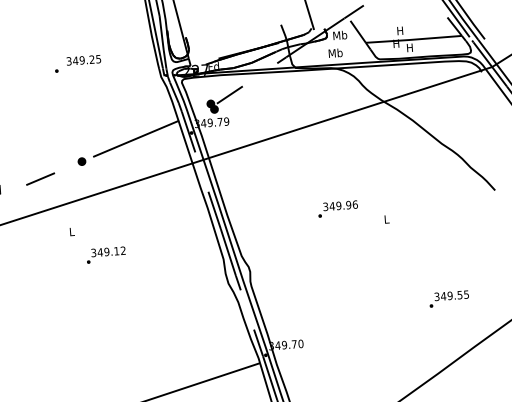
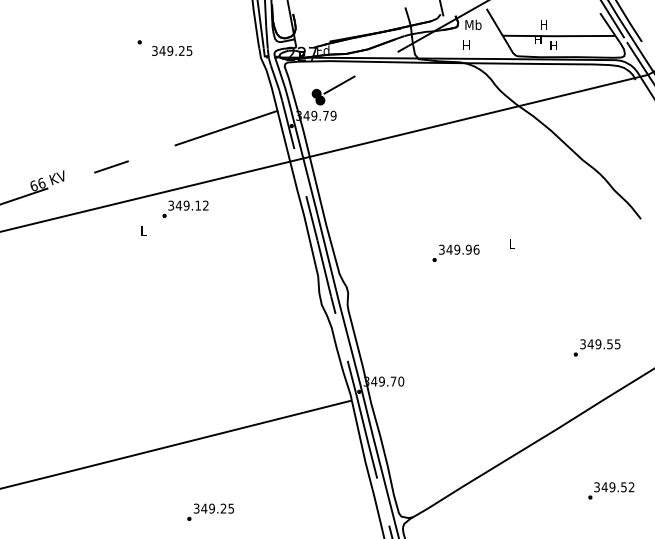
text: (335, 53) -> (466, 45), Mb -> H
text: (84, 59) -> (172, 50), moved
part: (82, 161) -> (161, 149), removed
text: (337, 208) -> (455, 252), moved
text: (106, 254) -> (185, 208), moved
text: (448, 298) -> (596, 347), moved

